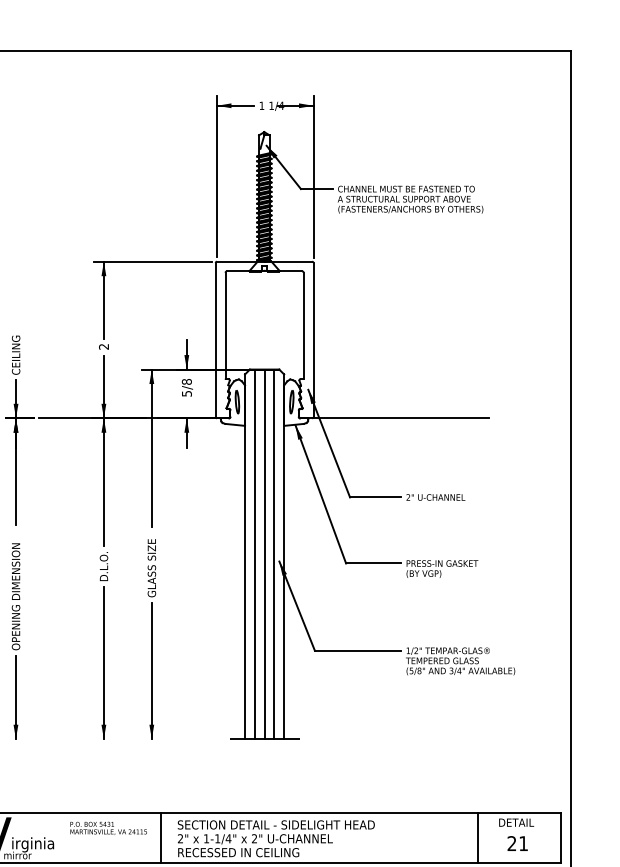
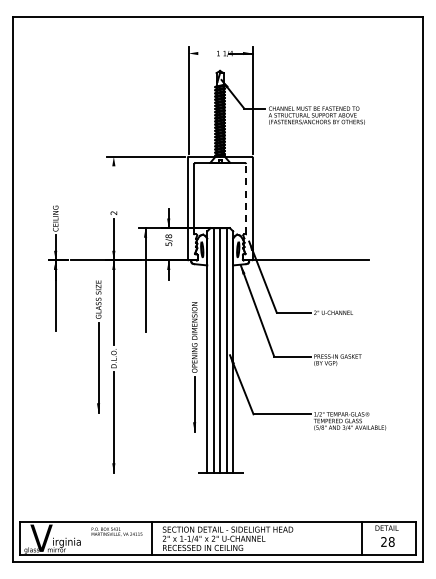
line: (234, 105) -> (200, 53), removed
line: (103, 300) -> (113, 182), removed
line: (304, 324) -> (246, 198), solid -> dashed
part: (151, 638) -> (98, 346), moved
part: (15, 641) -> (194, 367), moved
text: (523, 842) -> (391, 541), 21 -> 28

